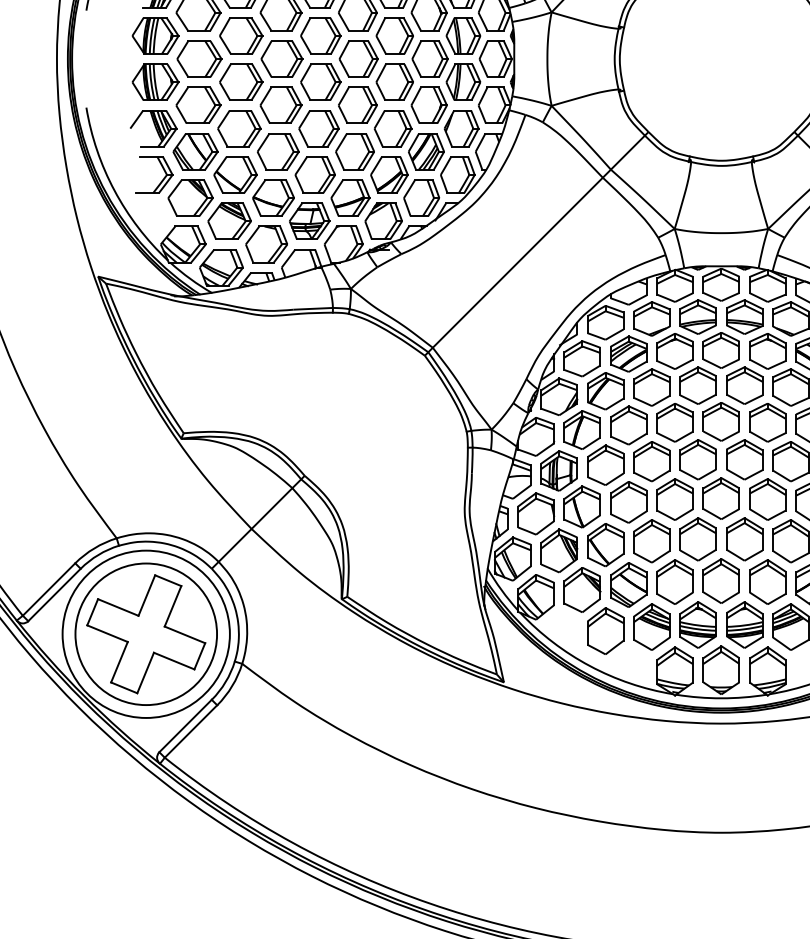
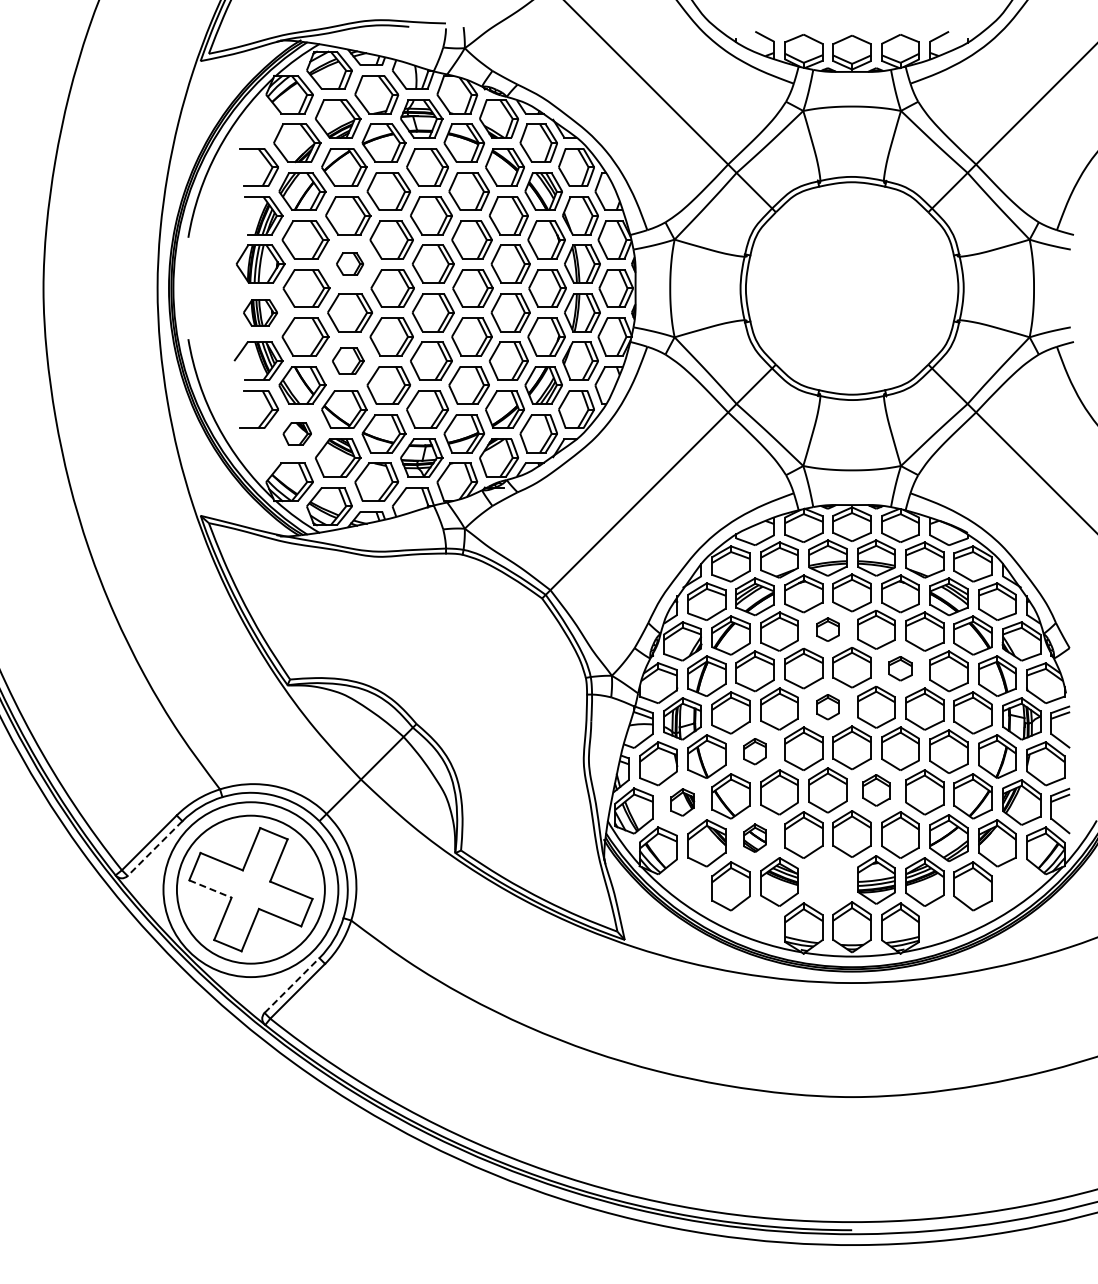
part: (240, 35) -> (349, 263), size x0.6
part: (155, 82) -> (260, 312), size x0.7
part: (239, 128) -> (348, 360), size x0.7
part: (190, 197) -> (297, 433), size x0.6
part: (697, 385) -> (827, 629), size x0.6
part: (767, 422) -> (900, 668), size x0.6
part: (697, 459) -> (827, 706), size x0.6
part: (628, 502) -> (754, 751), size x0.6
part: (744, 539) -> (876, 790), size x0.7
part: (559, 550) -> (682, 802), size x0.6
part: (628, 585) -> (754, 838), size x0.6
line: (54, 594) -> (155, 848), solid -> dashed
part: (697, 624) -> (827, 879), removed
line: (107, 634) -> (210, 889), solid -> dashed
line: (186, 725) -> (292, 985), solid -> dashed

